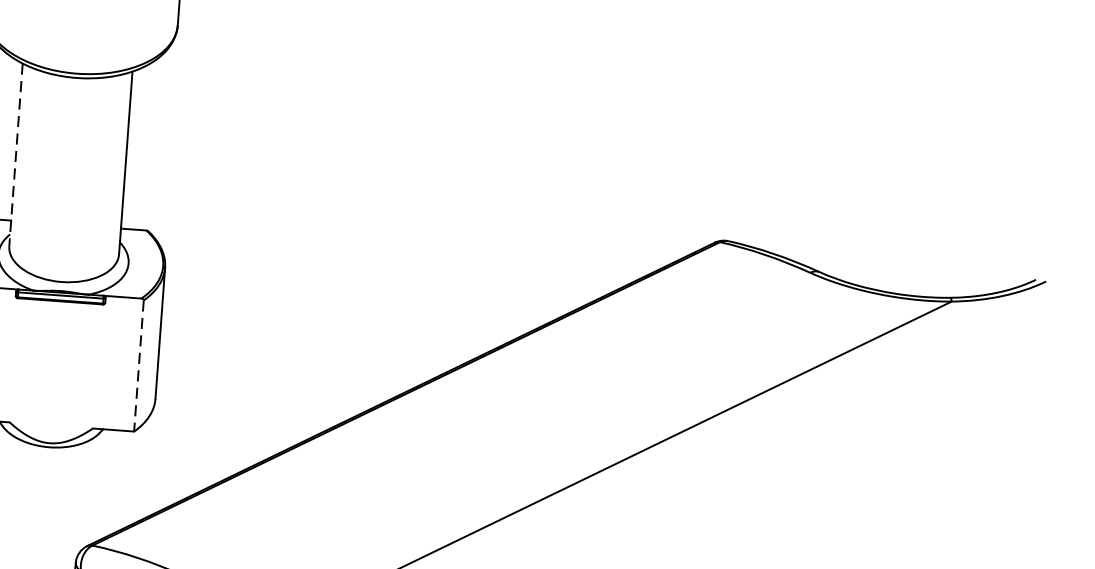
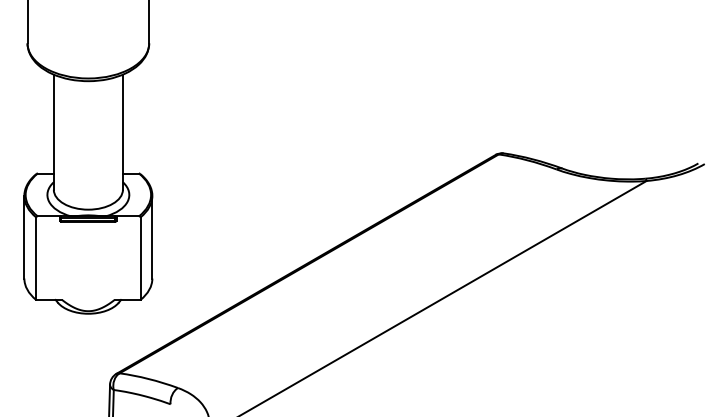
line: (15, 155) -> (53, 132), dashed -> solid
line: (138, 367) -> (140, 259), dashed -> solid

